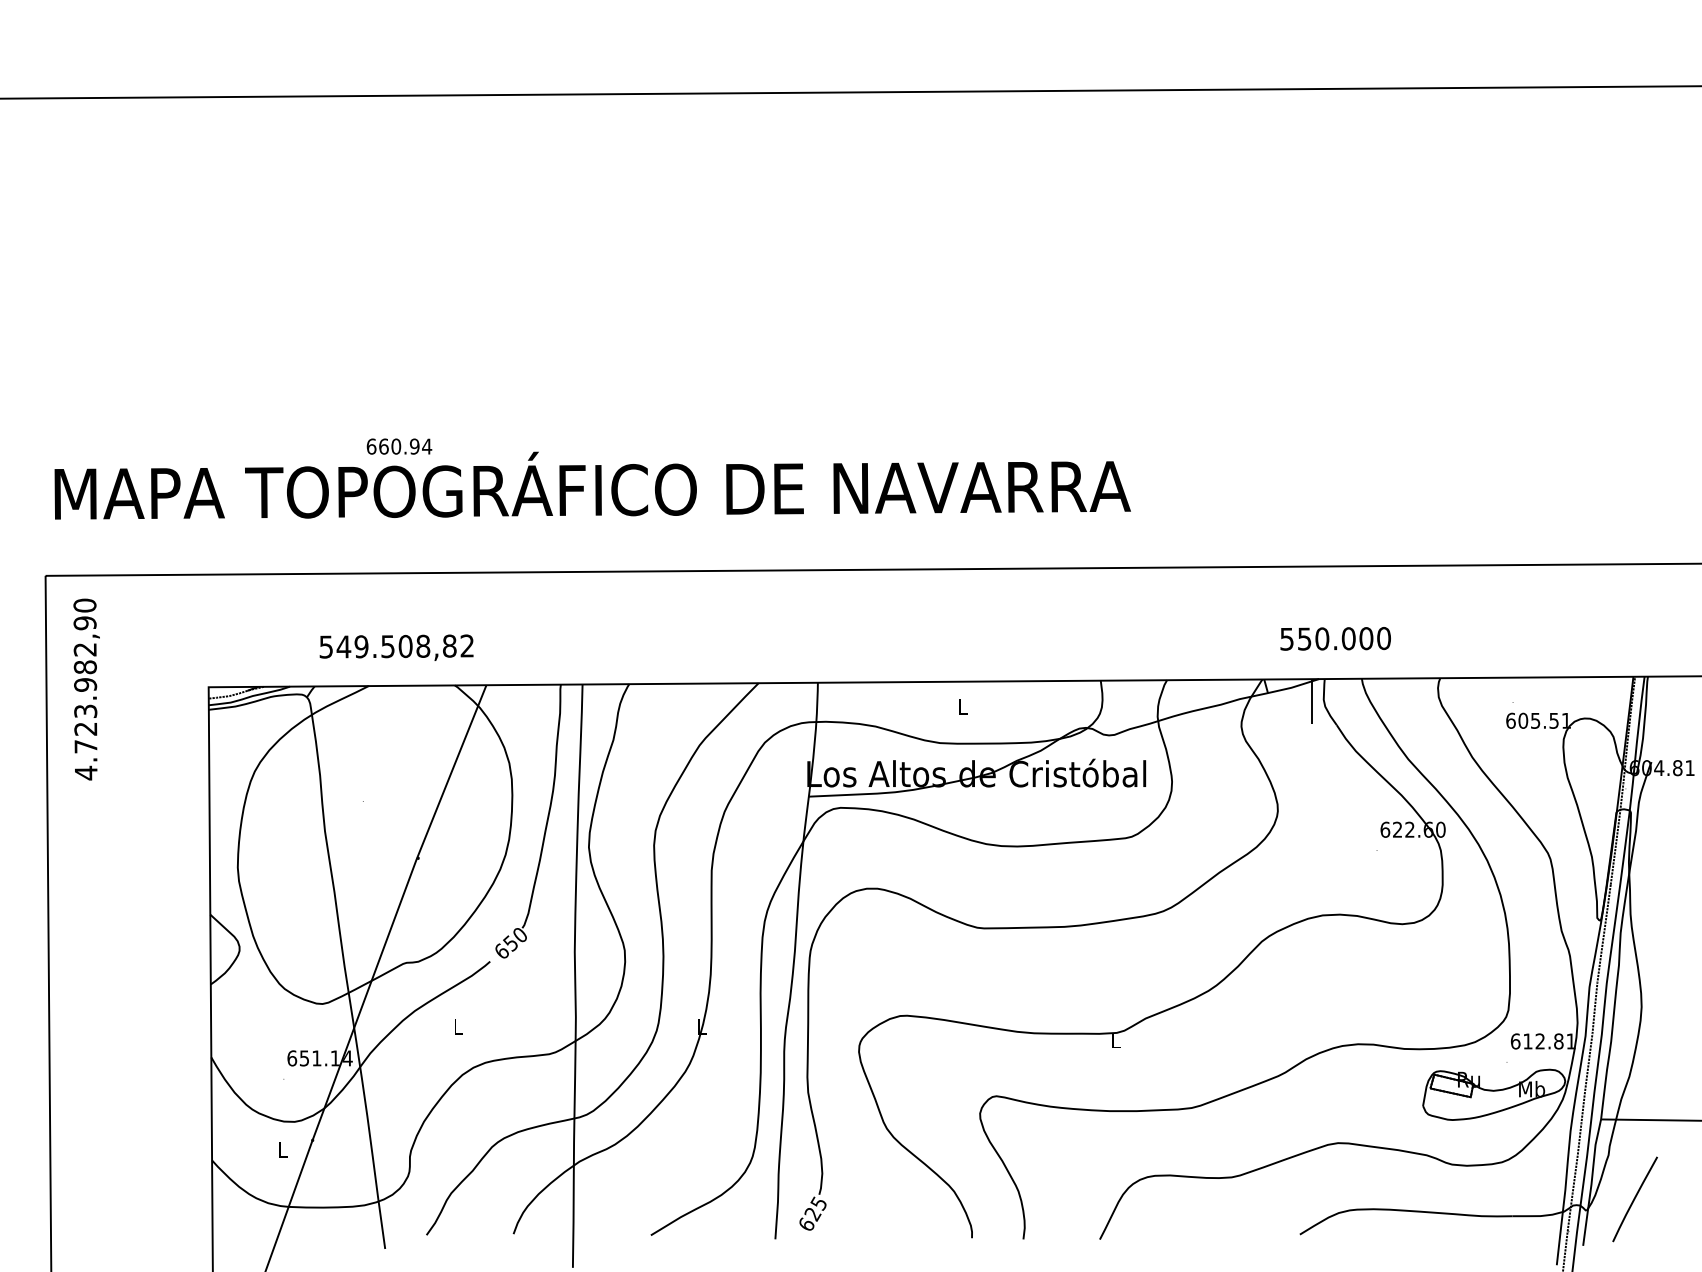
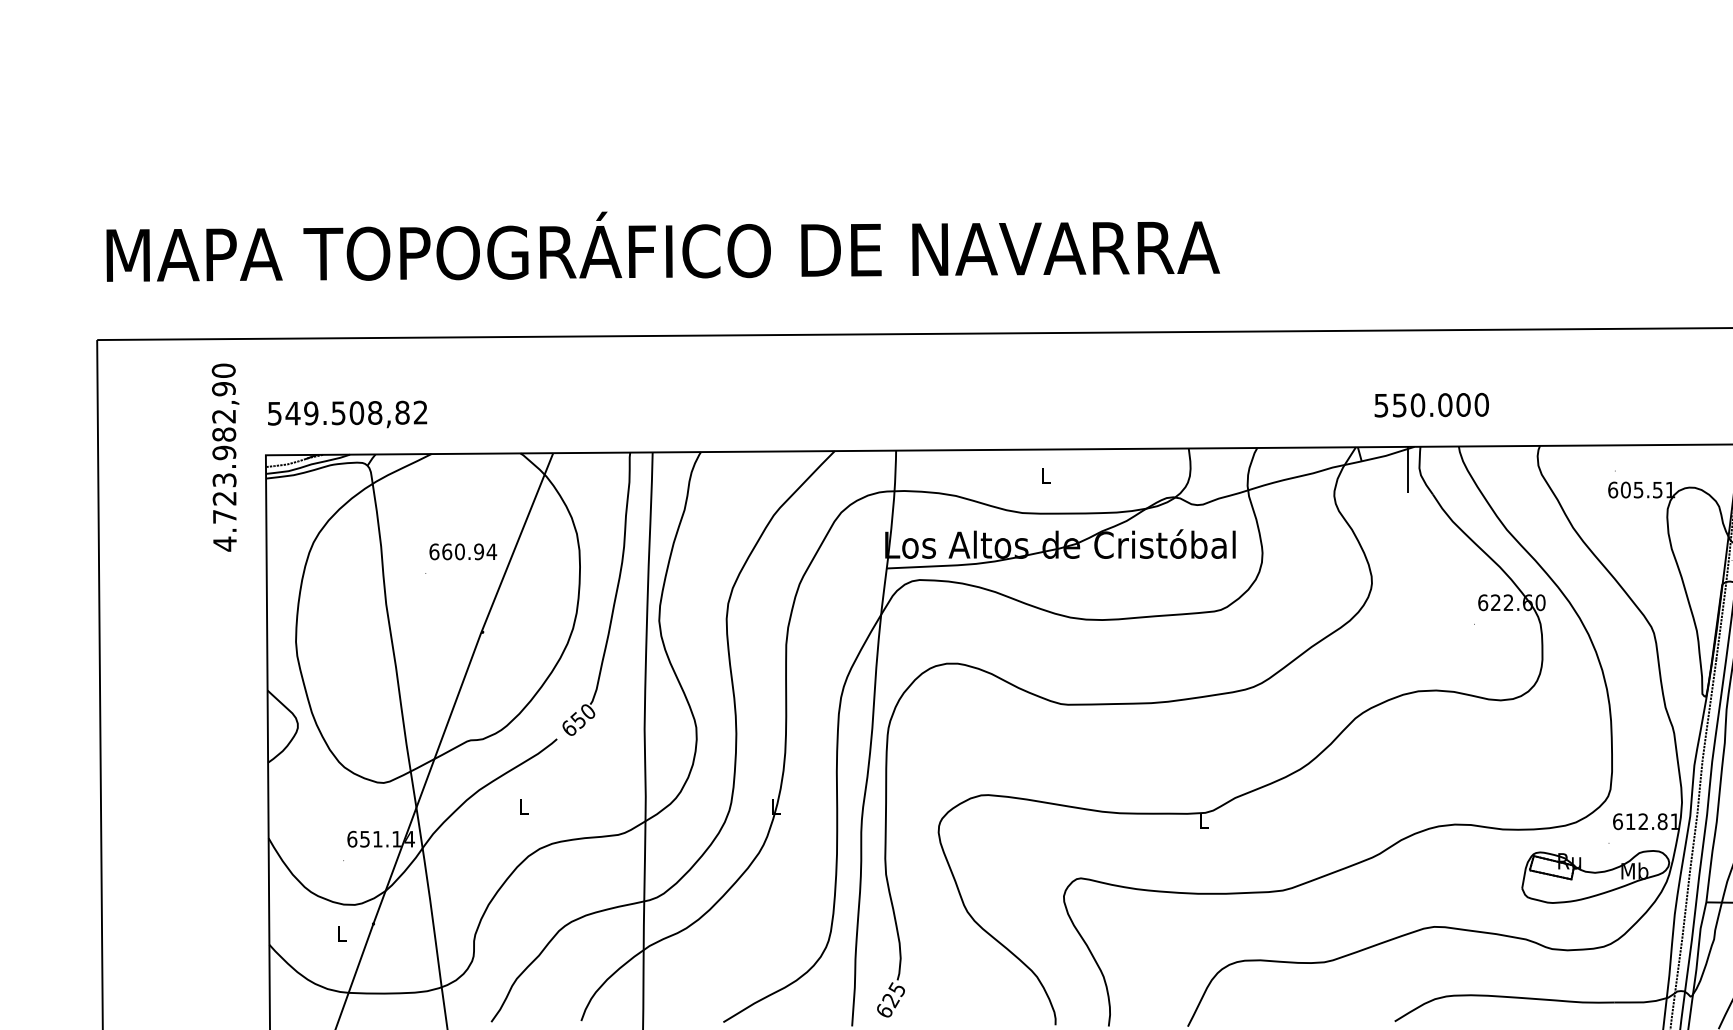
text: (399, 446) -> (463, 551), moved
text: (396, 647) -> (347, 414), moved
text: (86, 689) -> (225, 457), moved

